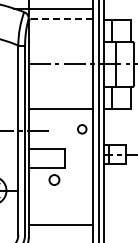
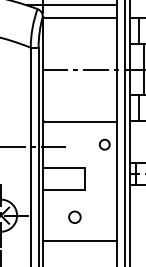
line: (61, 19) -> (80, 17), dashed -> solid
circle: (54, 179) -> (74, 216), moved
line: (60, 224) -> (79, 240), moved

